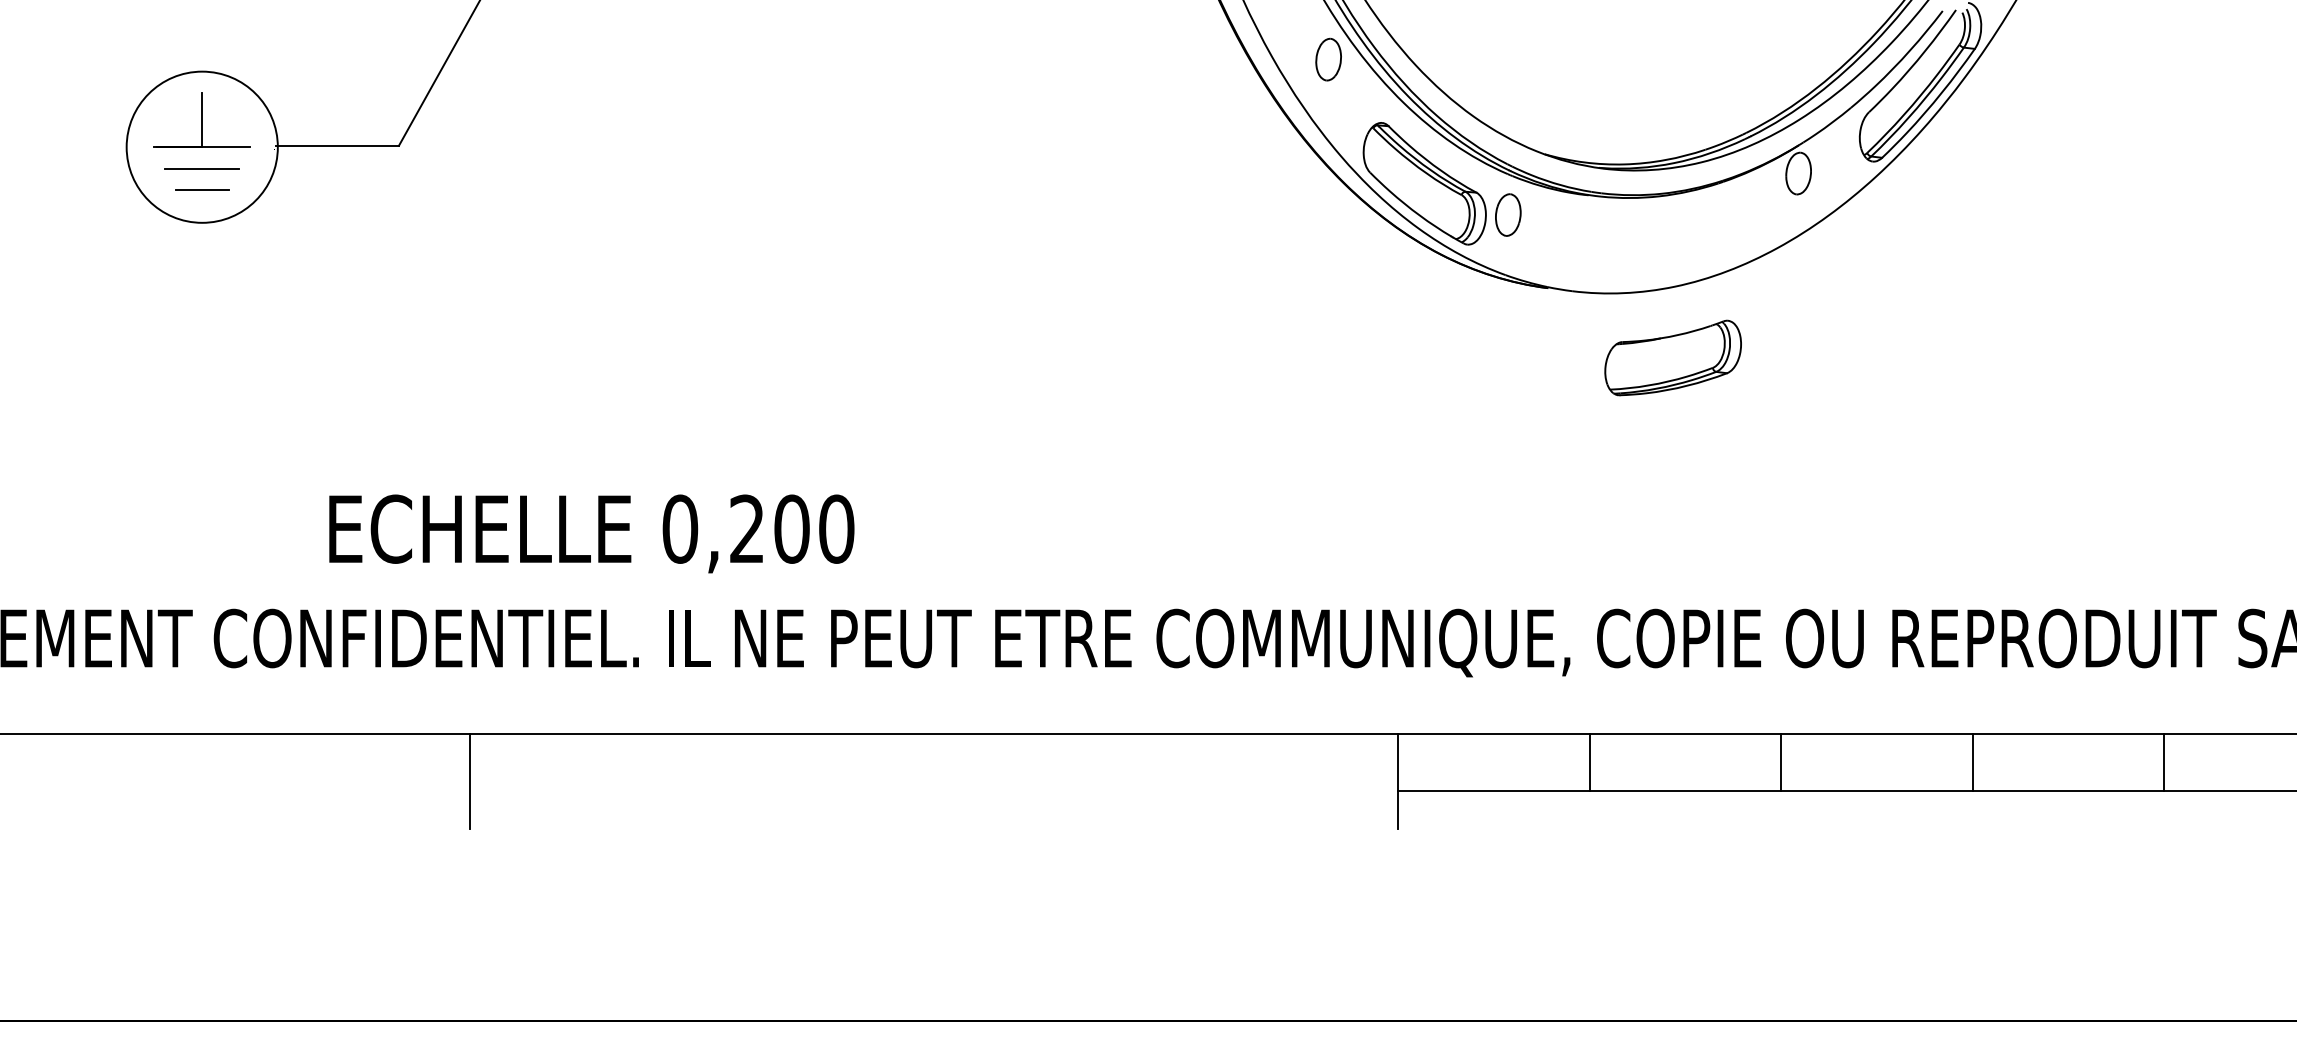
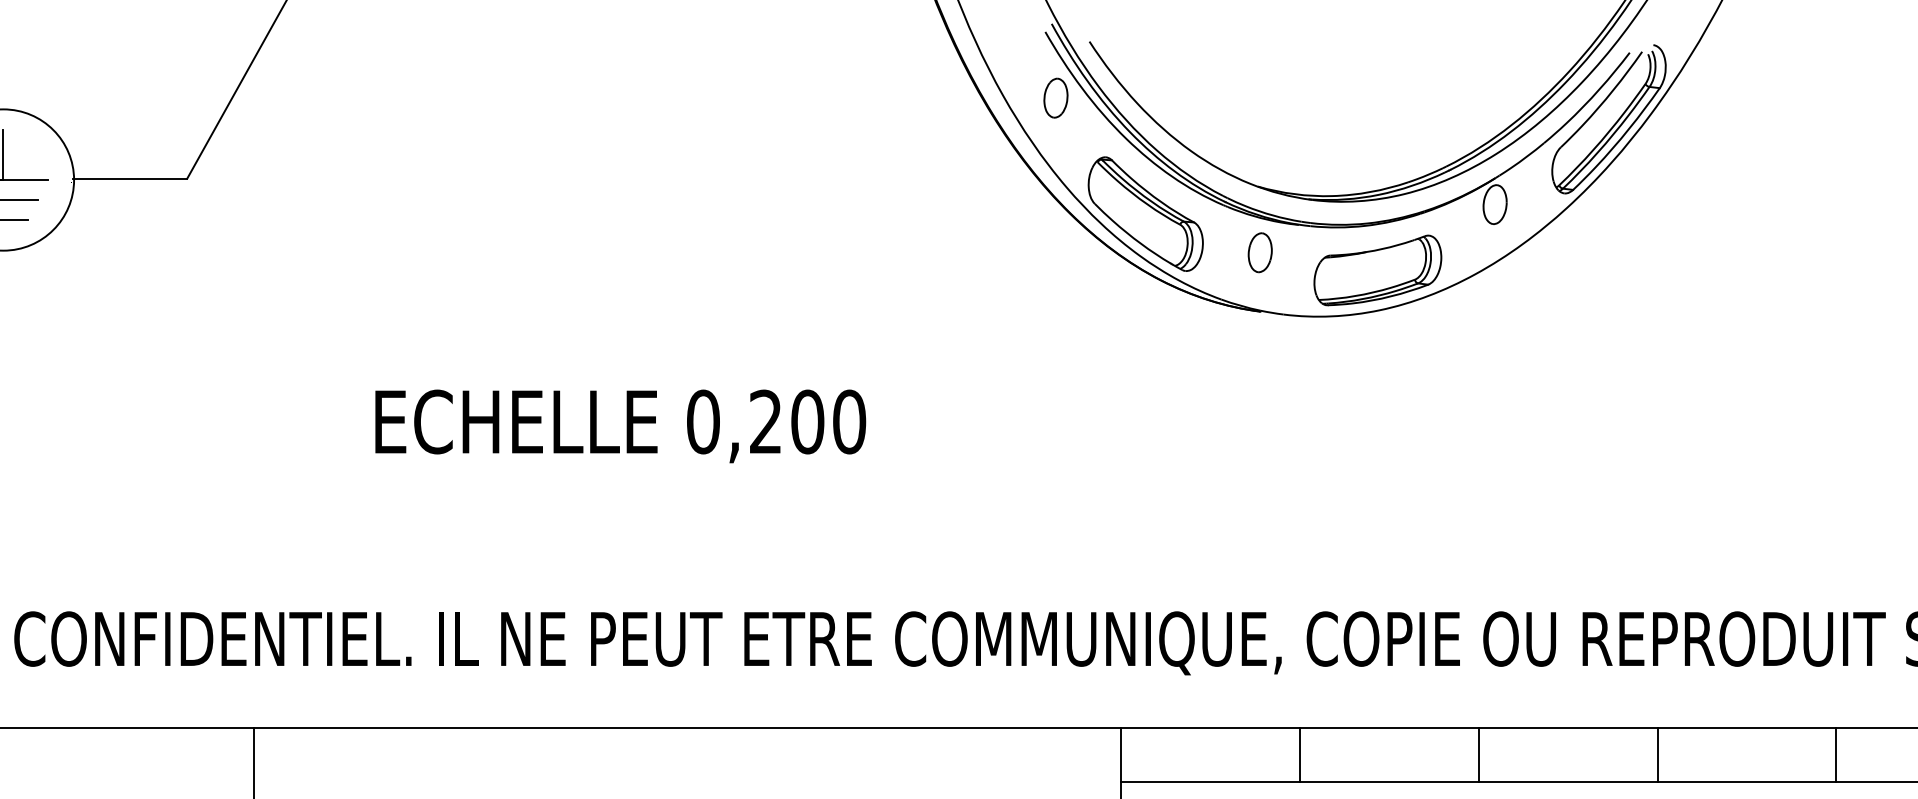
part: (1508, 214) -> (1260, 252), moved
part: (1672, 357) -> (1377, 269), moved
text: (591, 533) -> (620, 426), moved

